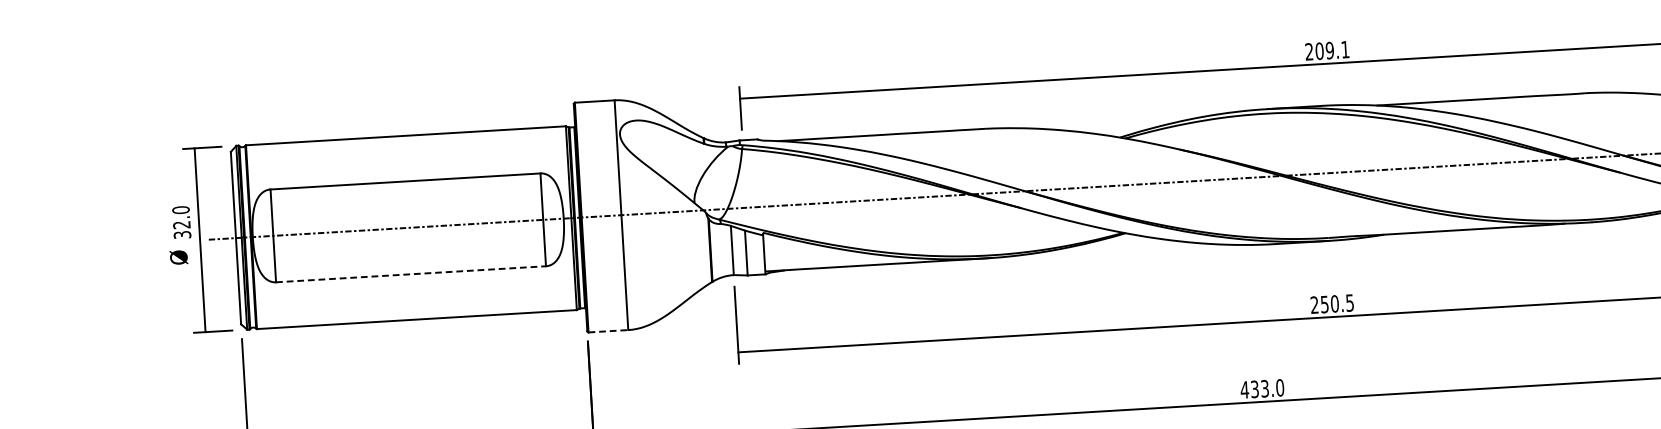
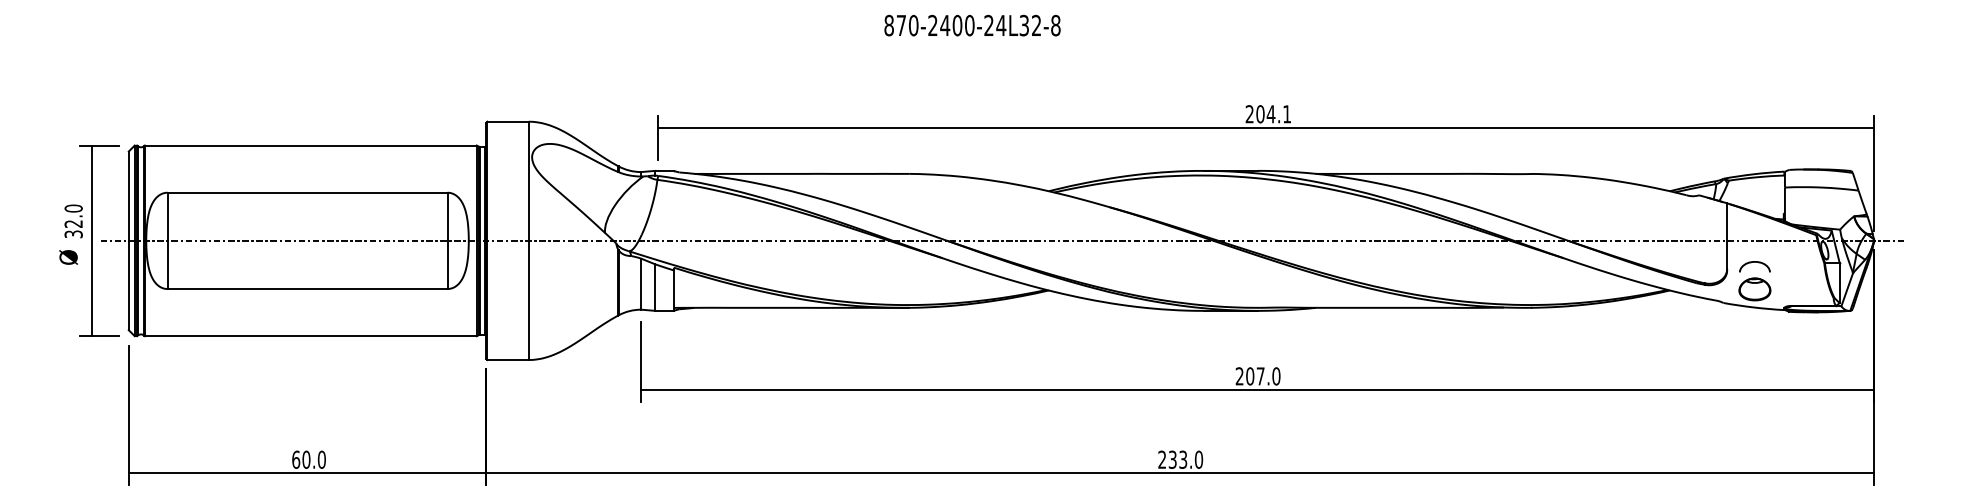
text: (1329, 50) -> (1270, 114), 209.1 -> 204.1
line: (411, 274) -> (307, 289), dashed -> solid
text: (1337, 303) -> (1263, 376), 250.5 -> 207.0
line: (608, 331) -> (508, 360), dashed -> solid
text: (1244, 389) -> (1162, 459), 433.0 -> 233.0

